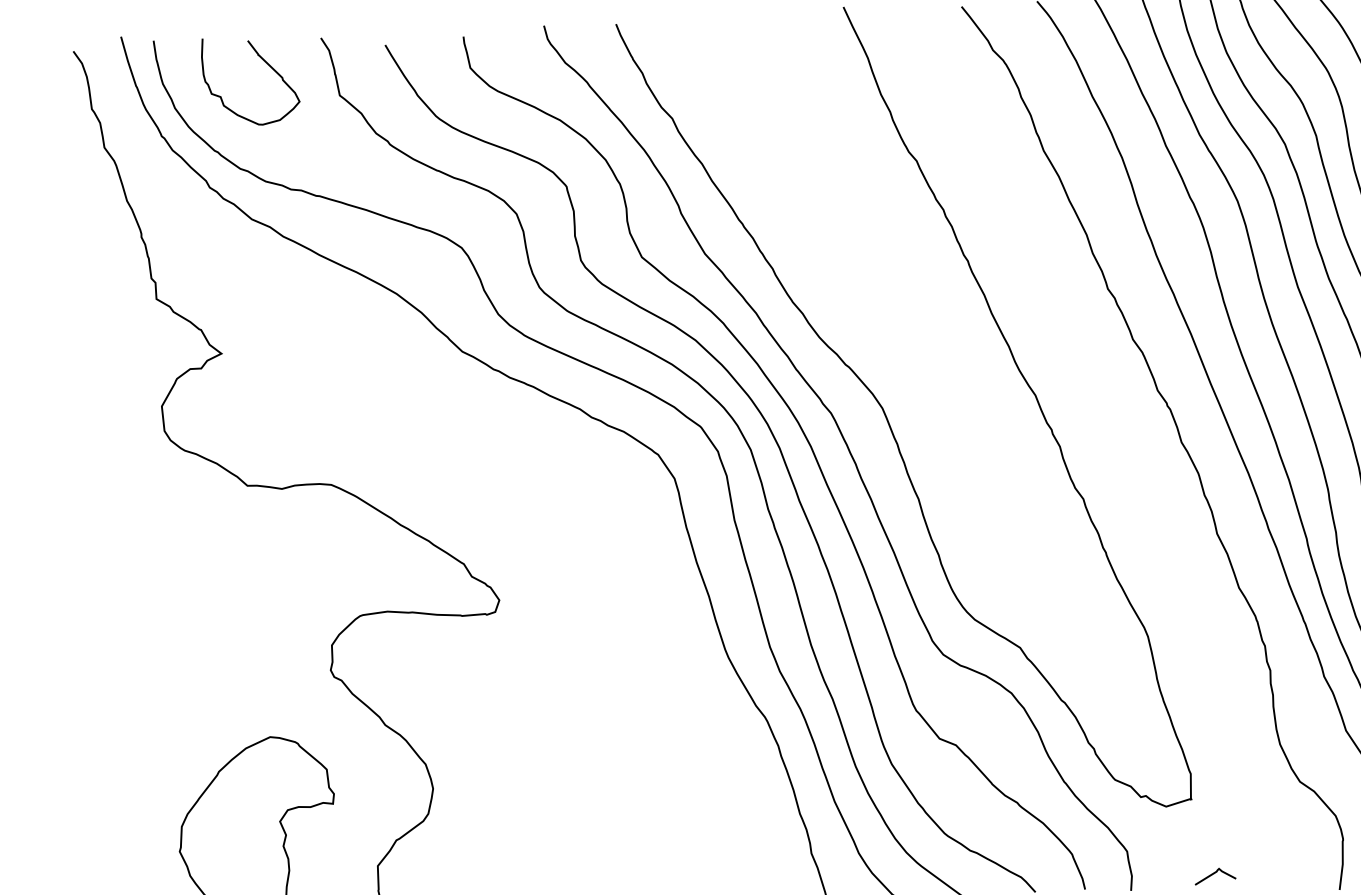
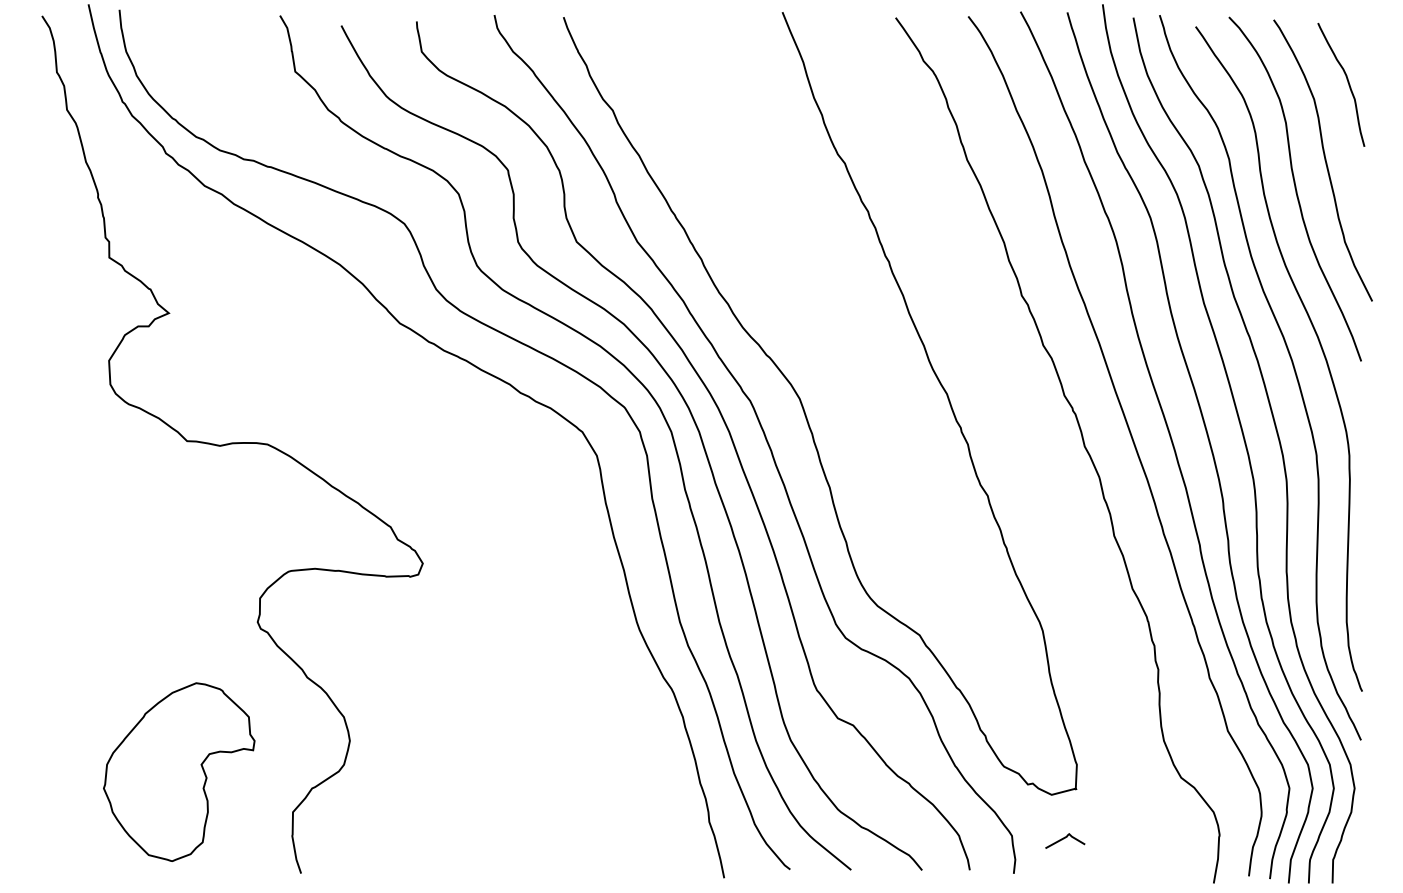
curve: (266, 63) -> (226, 37), removed
curve: (1215, 873) -> (1065, 838), moved

